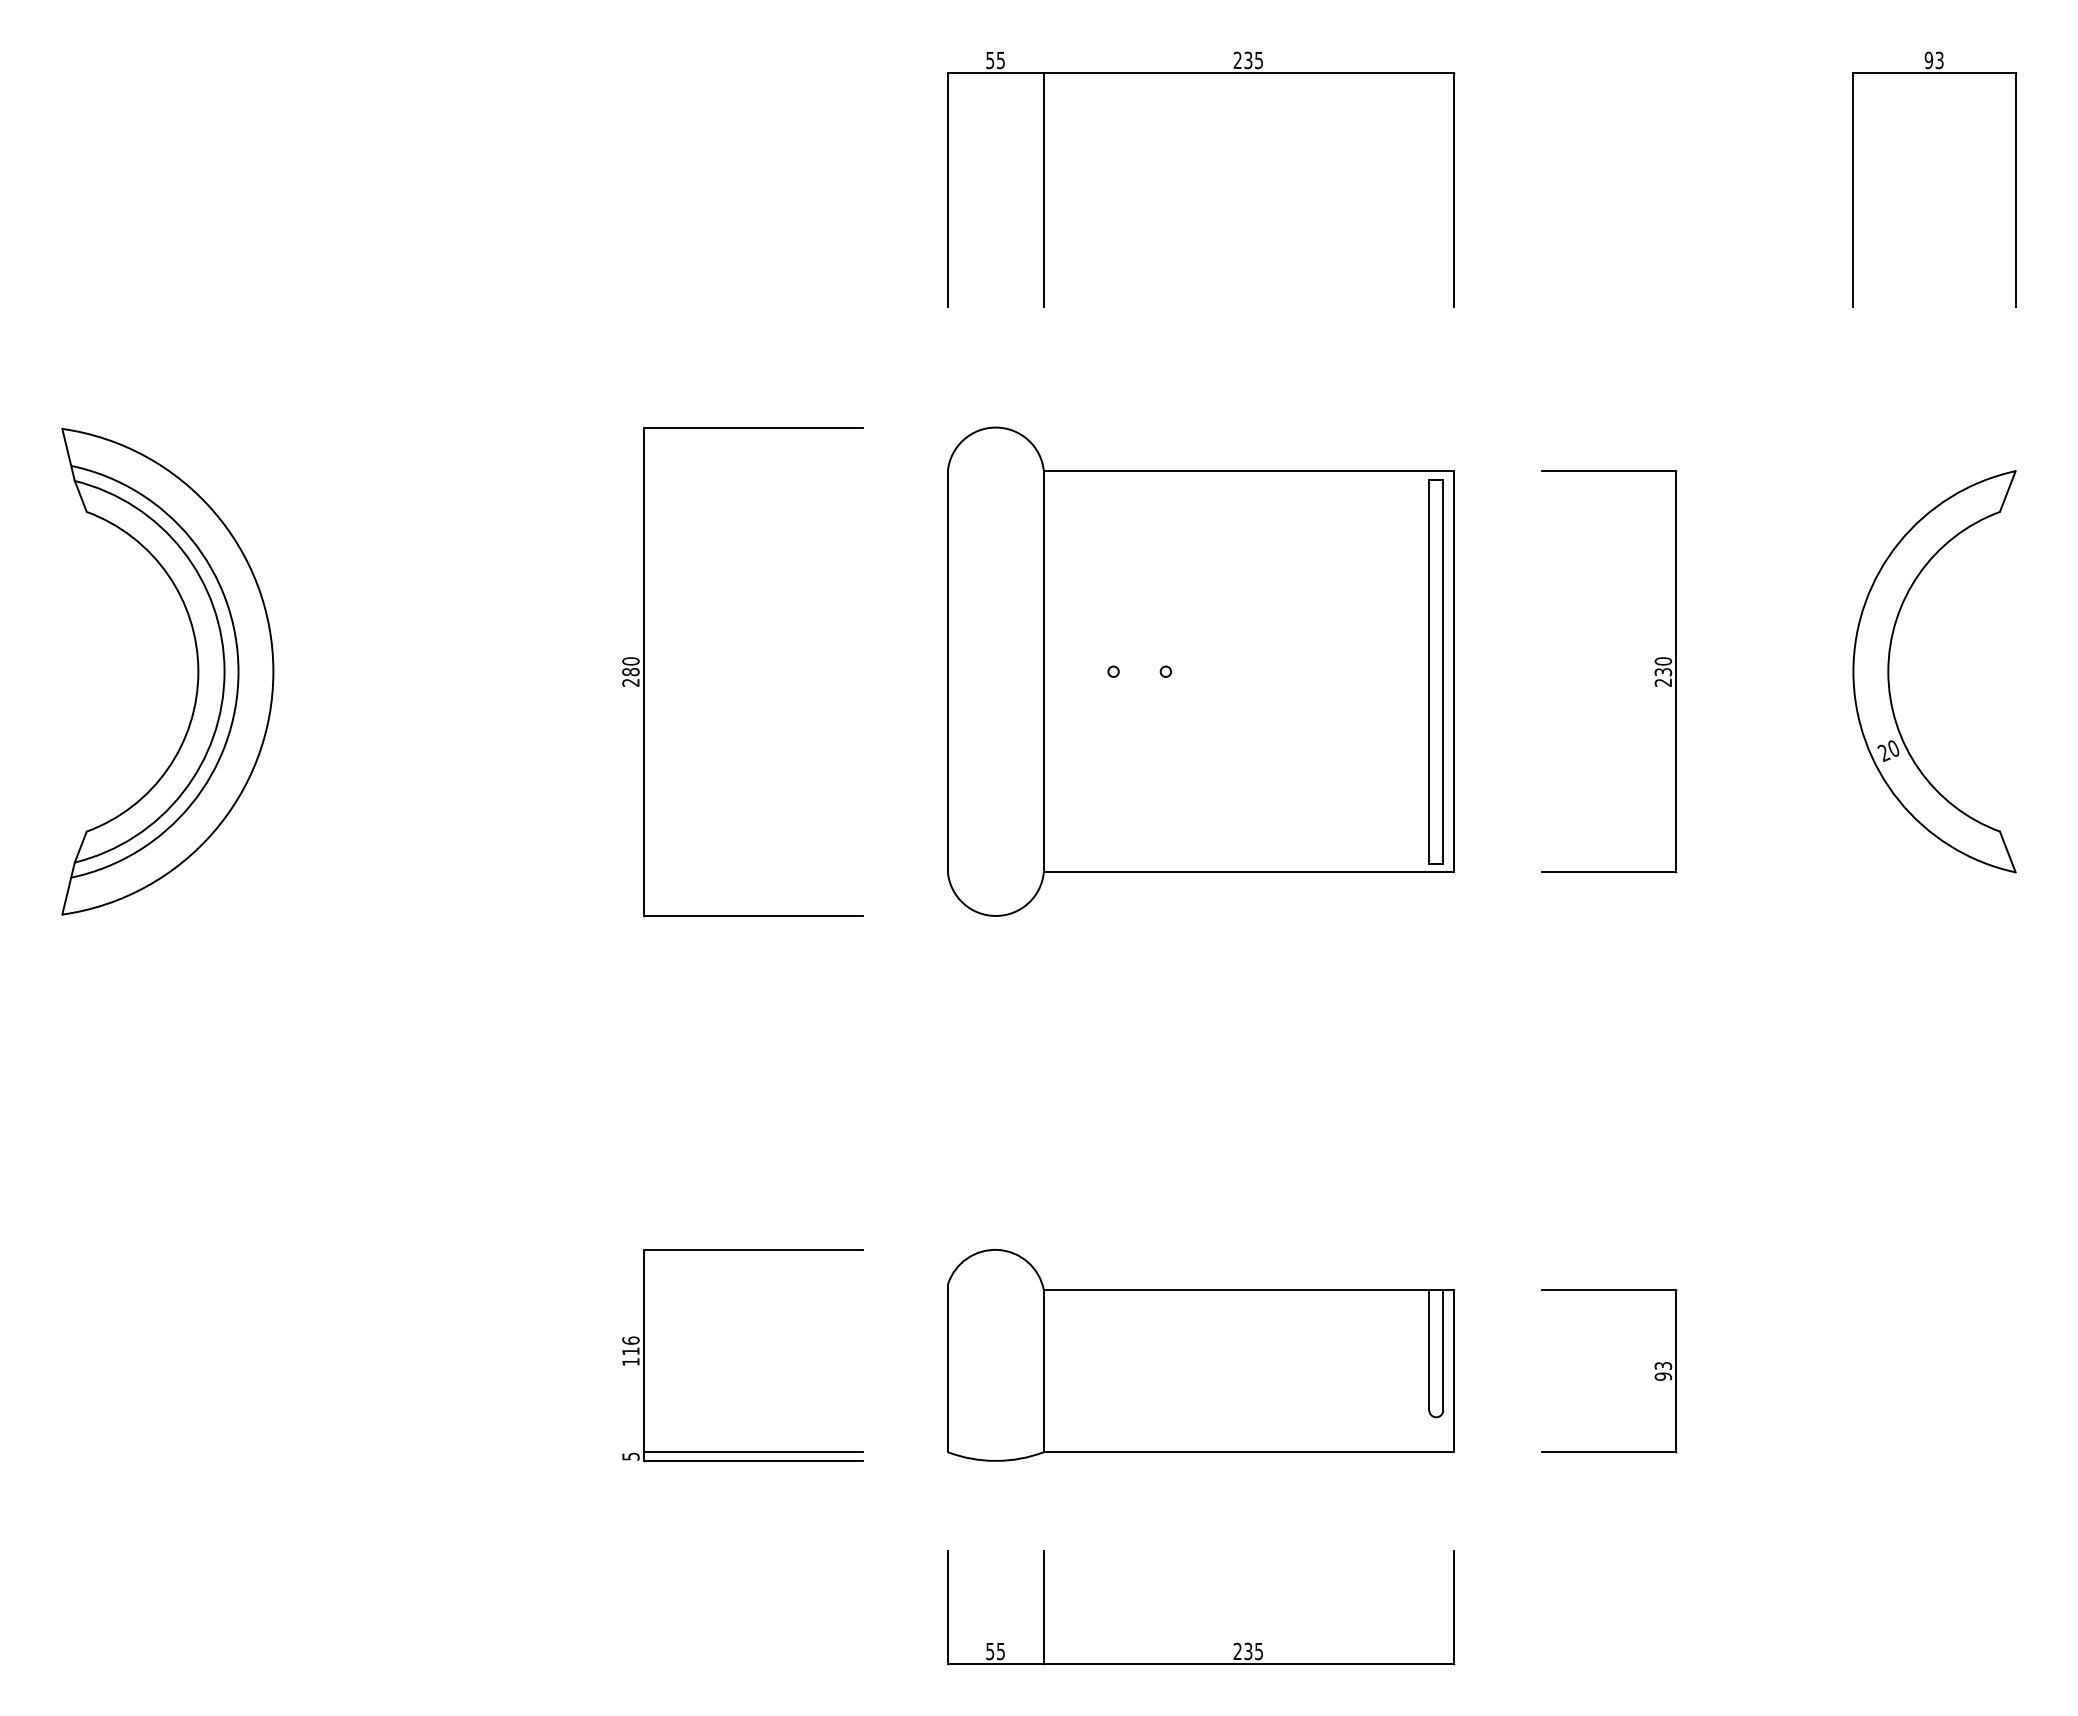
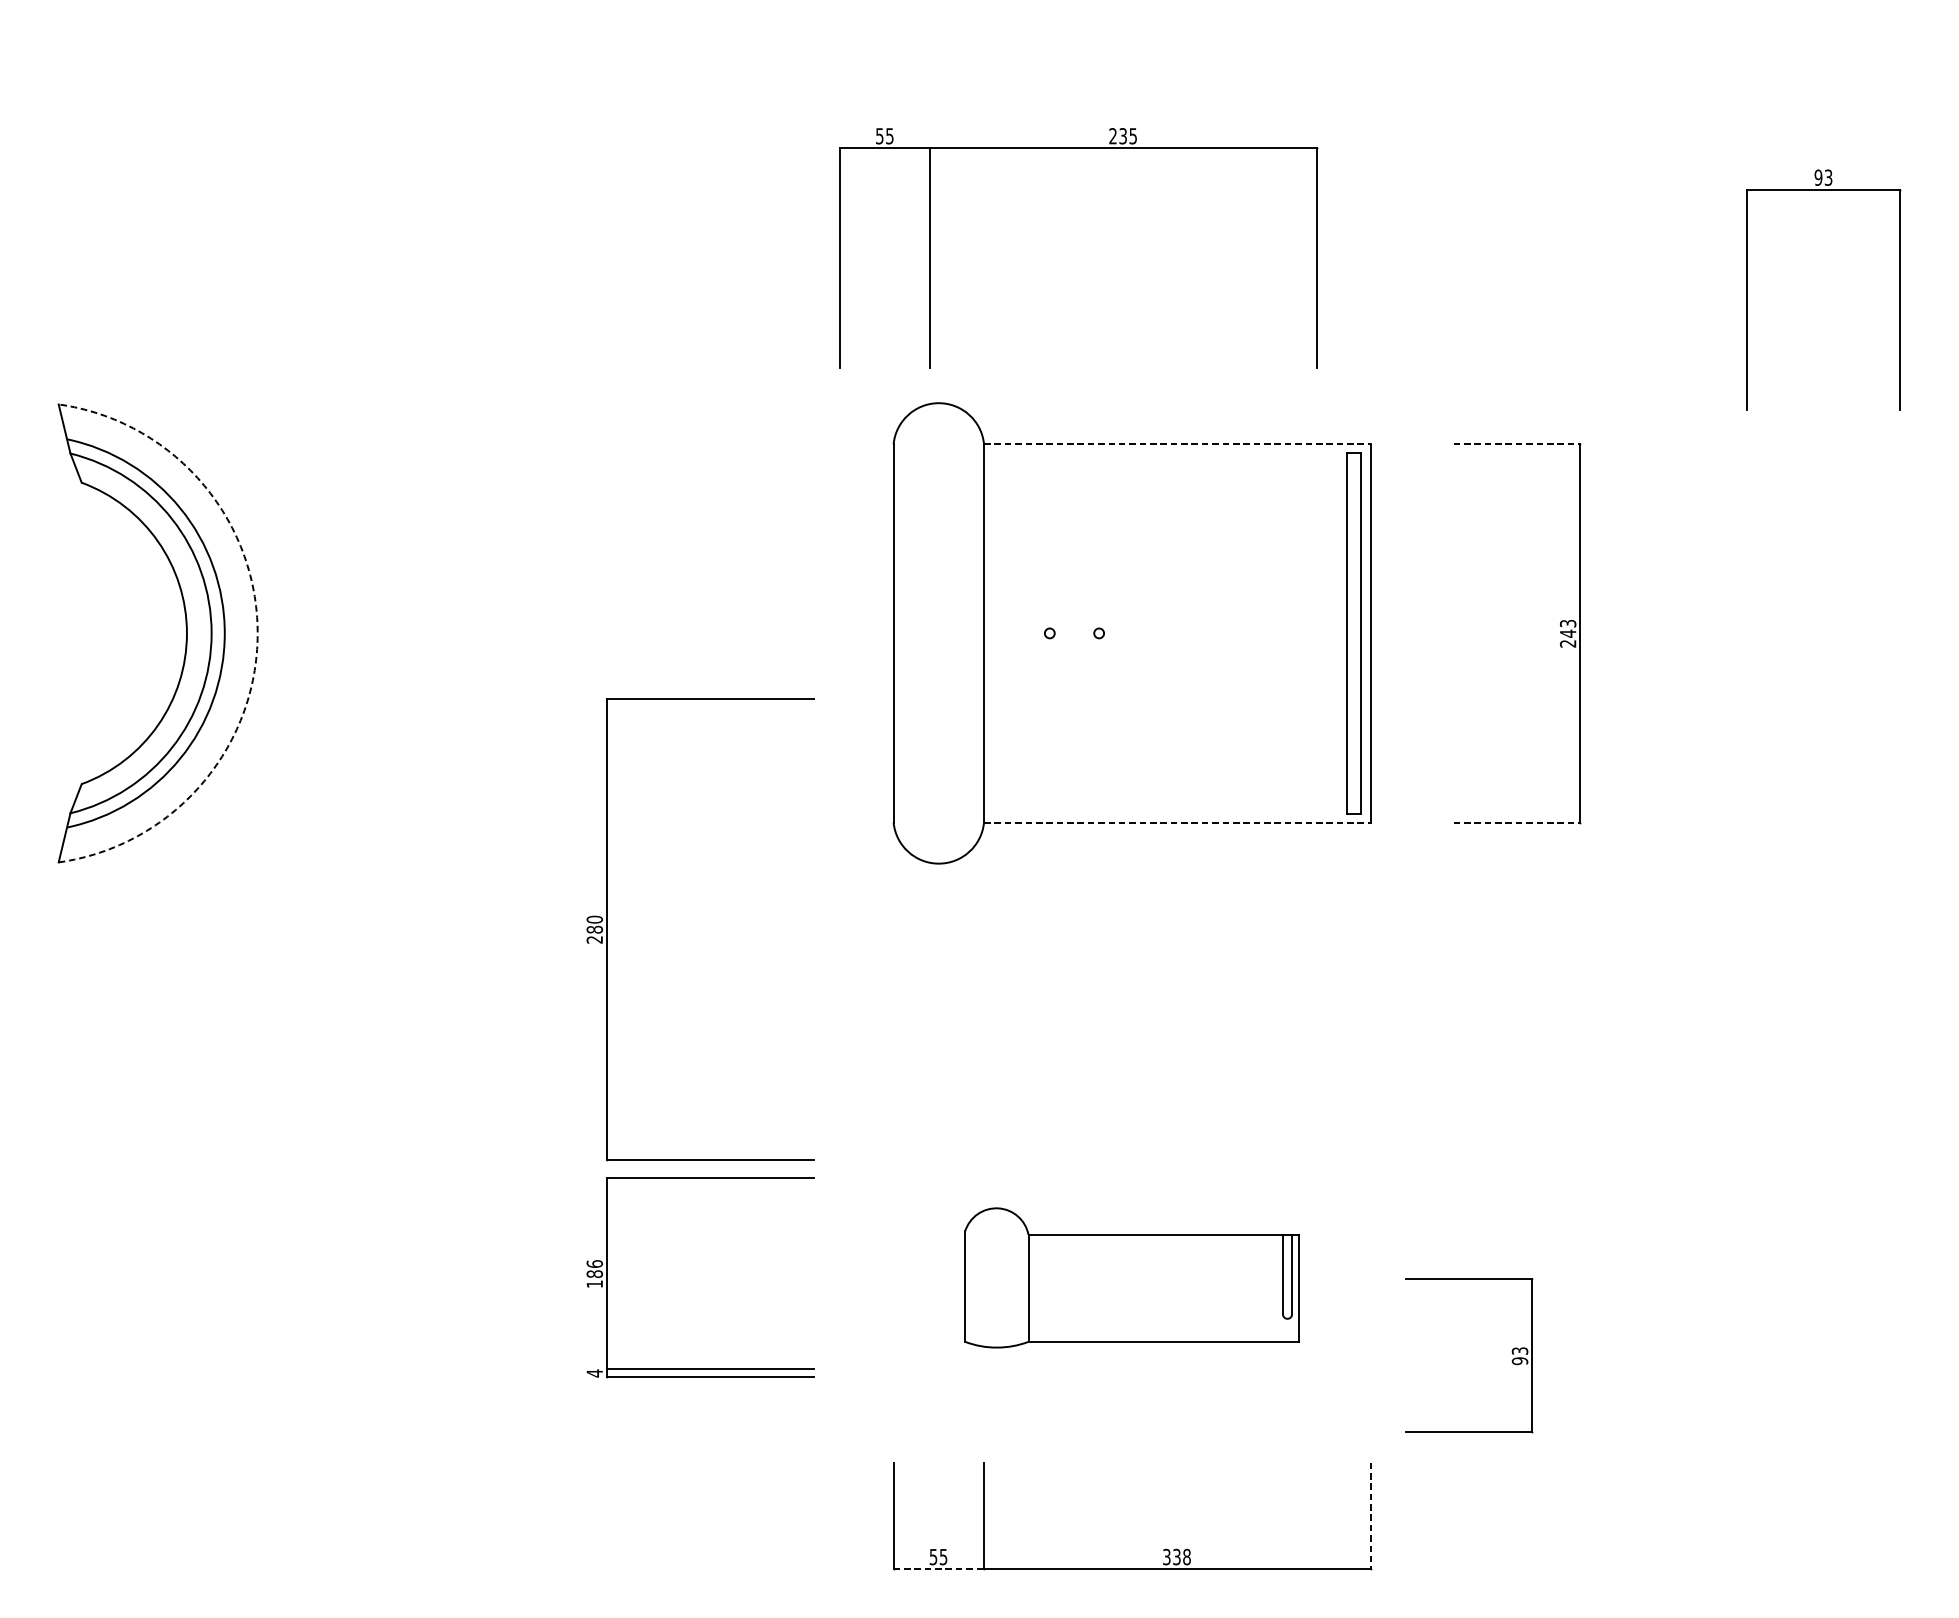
part: (1201, 73) -> (1078, 148), moved
part: (1853, 179) -> (1747, 289), moved
line: (1248, 471) -> (1177, 444), solid -> dashed
line: (1609, 471) -> (1517, 444), solid -> dashed
text: (1663, 666) -> (1568, 628), 230 -> 243
arc: (273, 671) -> (257, 633), solid -> dashed
part: (1889, 671) -> (1781, 633), removed
part: (644, 672) -> (607, 930), moved
line: (1248, 872) -> (1177, 822), solid -> dashed
line: (1609, 872) -> (1517, 822), solid -> dashed
text: (630, 1351) -> (594, 1274), 116 -> 186
part: (1200, 1355) -> (1131, 1278), size x0.7
part: (1654, 1367) -> (1511, 1352), moved
text: (630, 1456) -> (594, 1373), 5 -> 4
line: (1453, 1607) -> (1370, 1515), solid -> dashed
text: (1248, 1651) -> (1177, 1557), 235 -> 338
line: (995, 1664) -> (938, 1569), solid -> dashed

